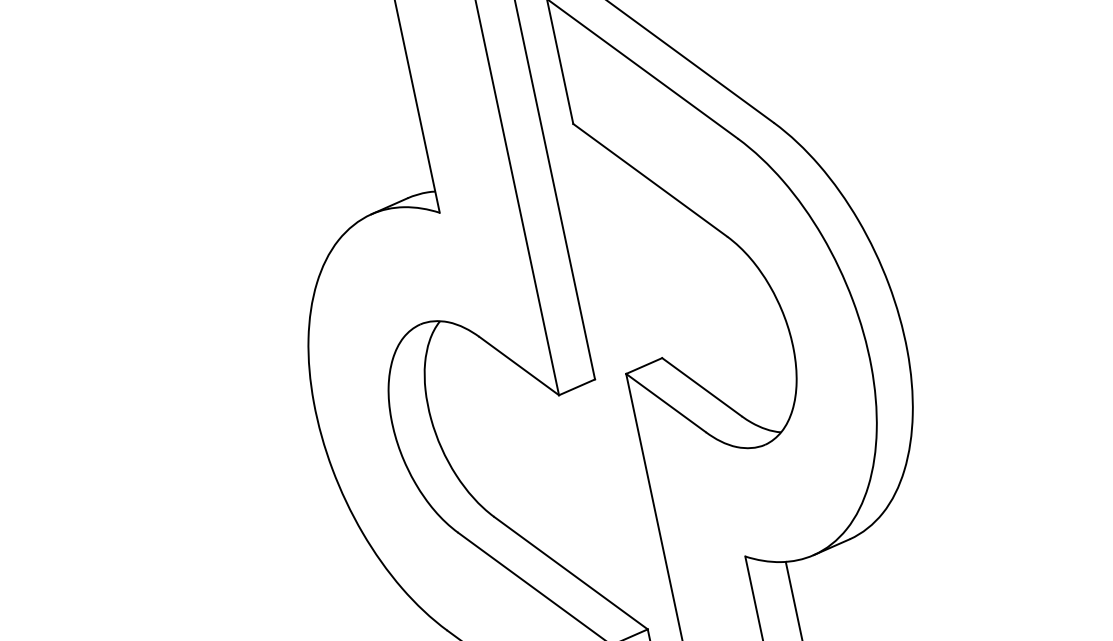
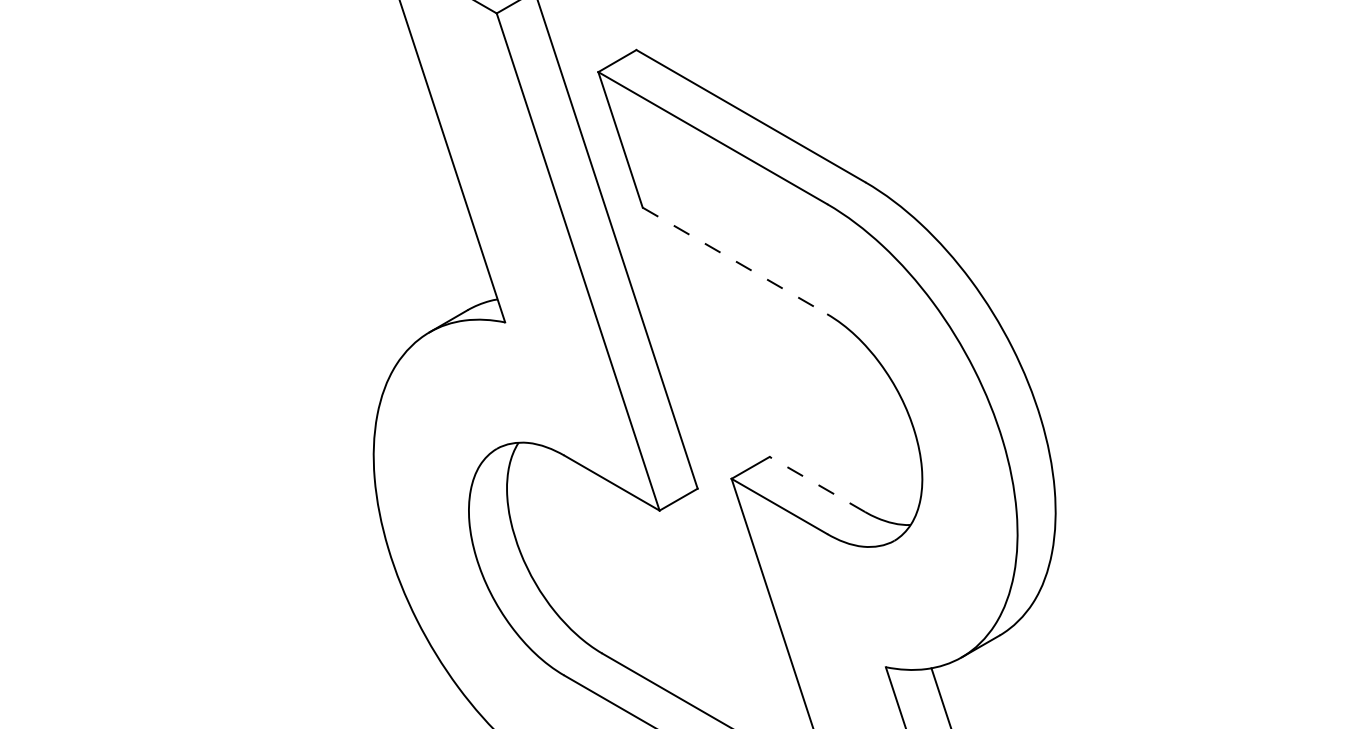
line: (650, 180) -> (735, 261), solid -> dashed
line: (702, 387) -> (817, 484), solid -> dashed

